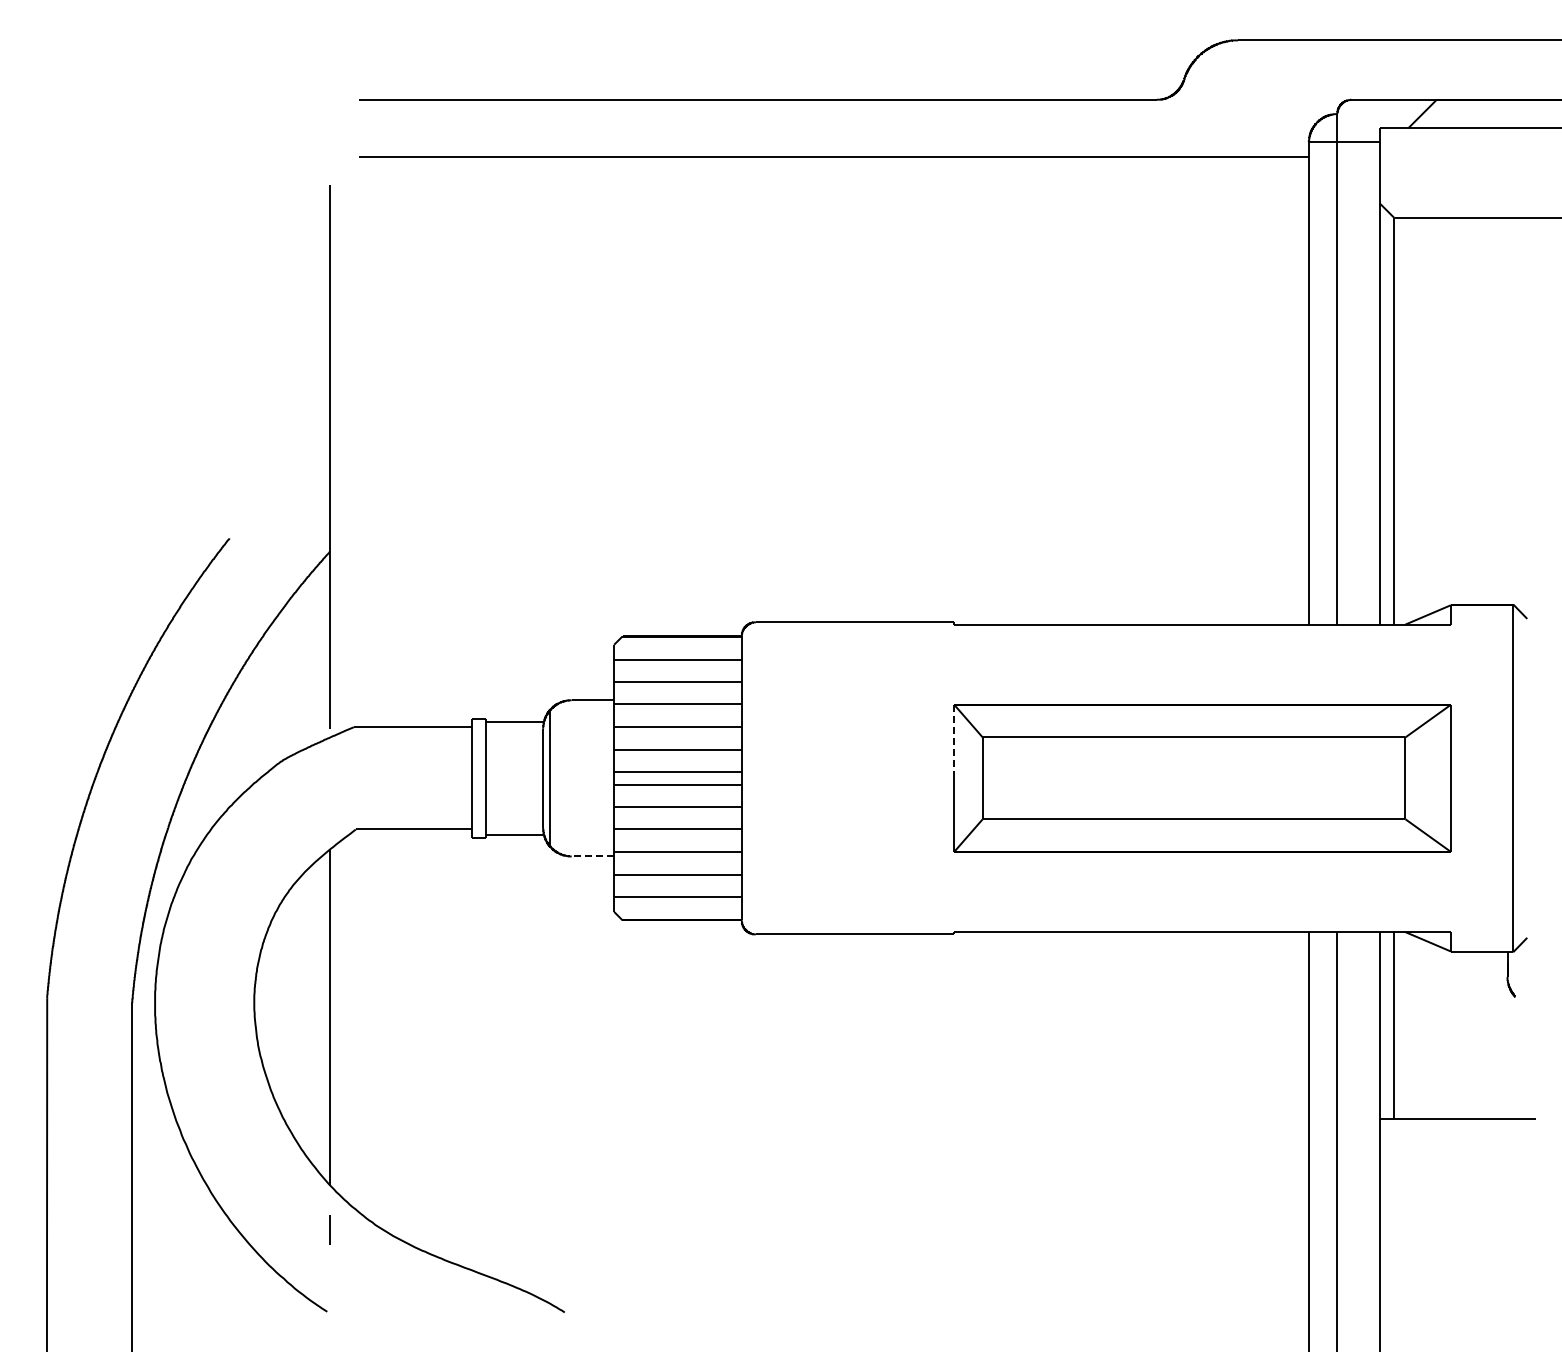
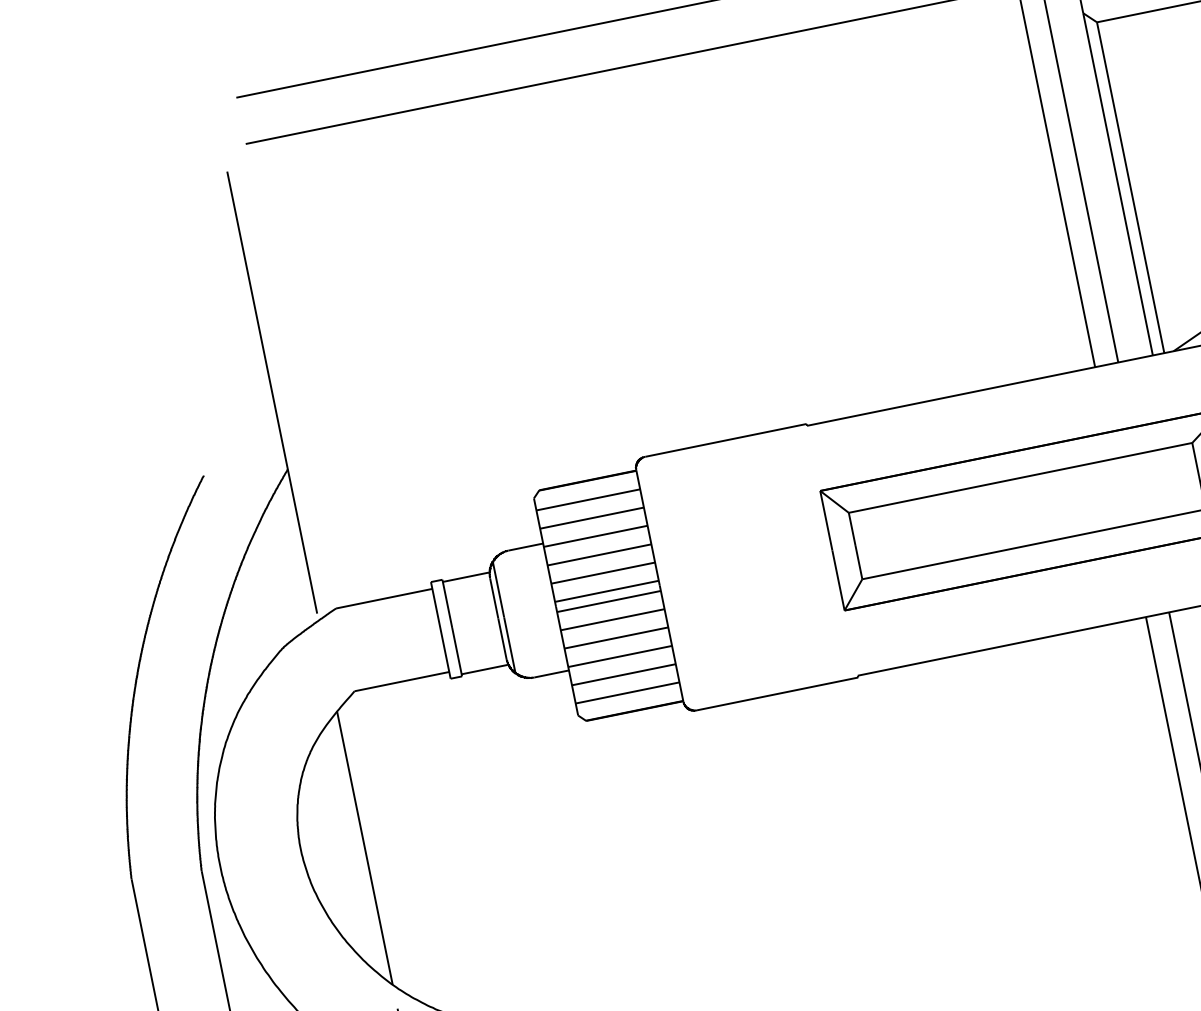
line: (954, 741) -> (826, 520), dashed -> solid
line: (592, 856) -> (551, 674), dashed -> solid

